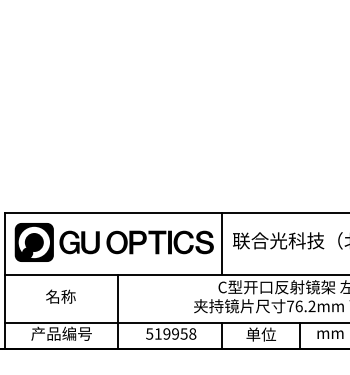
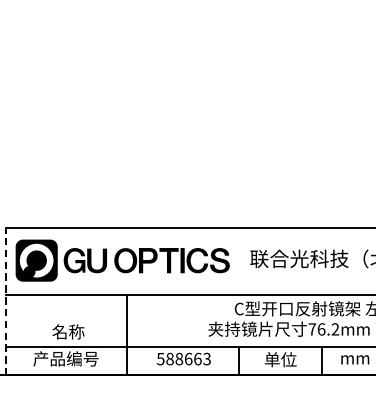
line: (222, 243) -> (239, 261), removed
line: (5, 280) -> (5, 301), solid -> dashed
text: (60, 296) -> (68, 331), moved
text: (175, 333) -> (188, 358), 519958 -> 588663

